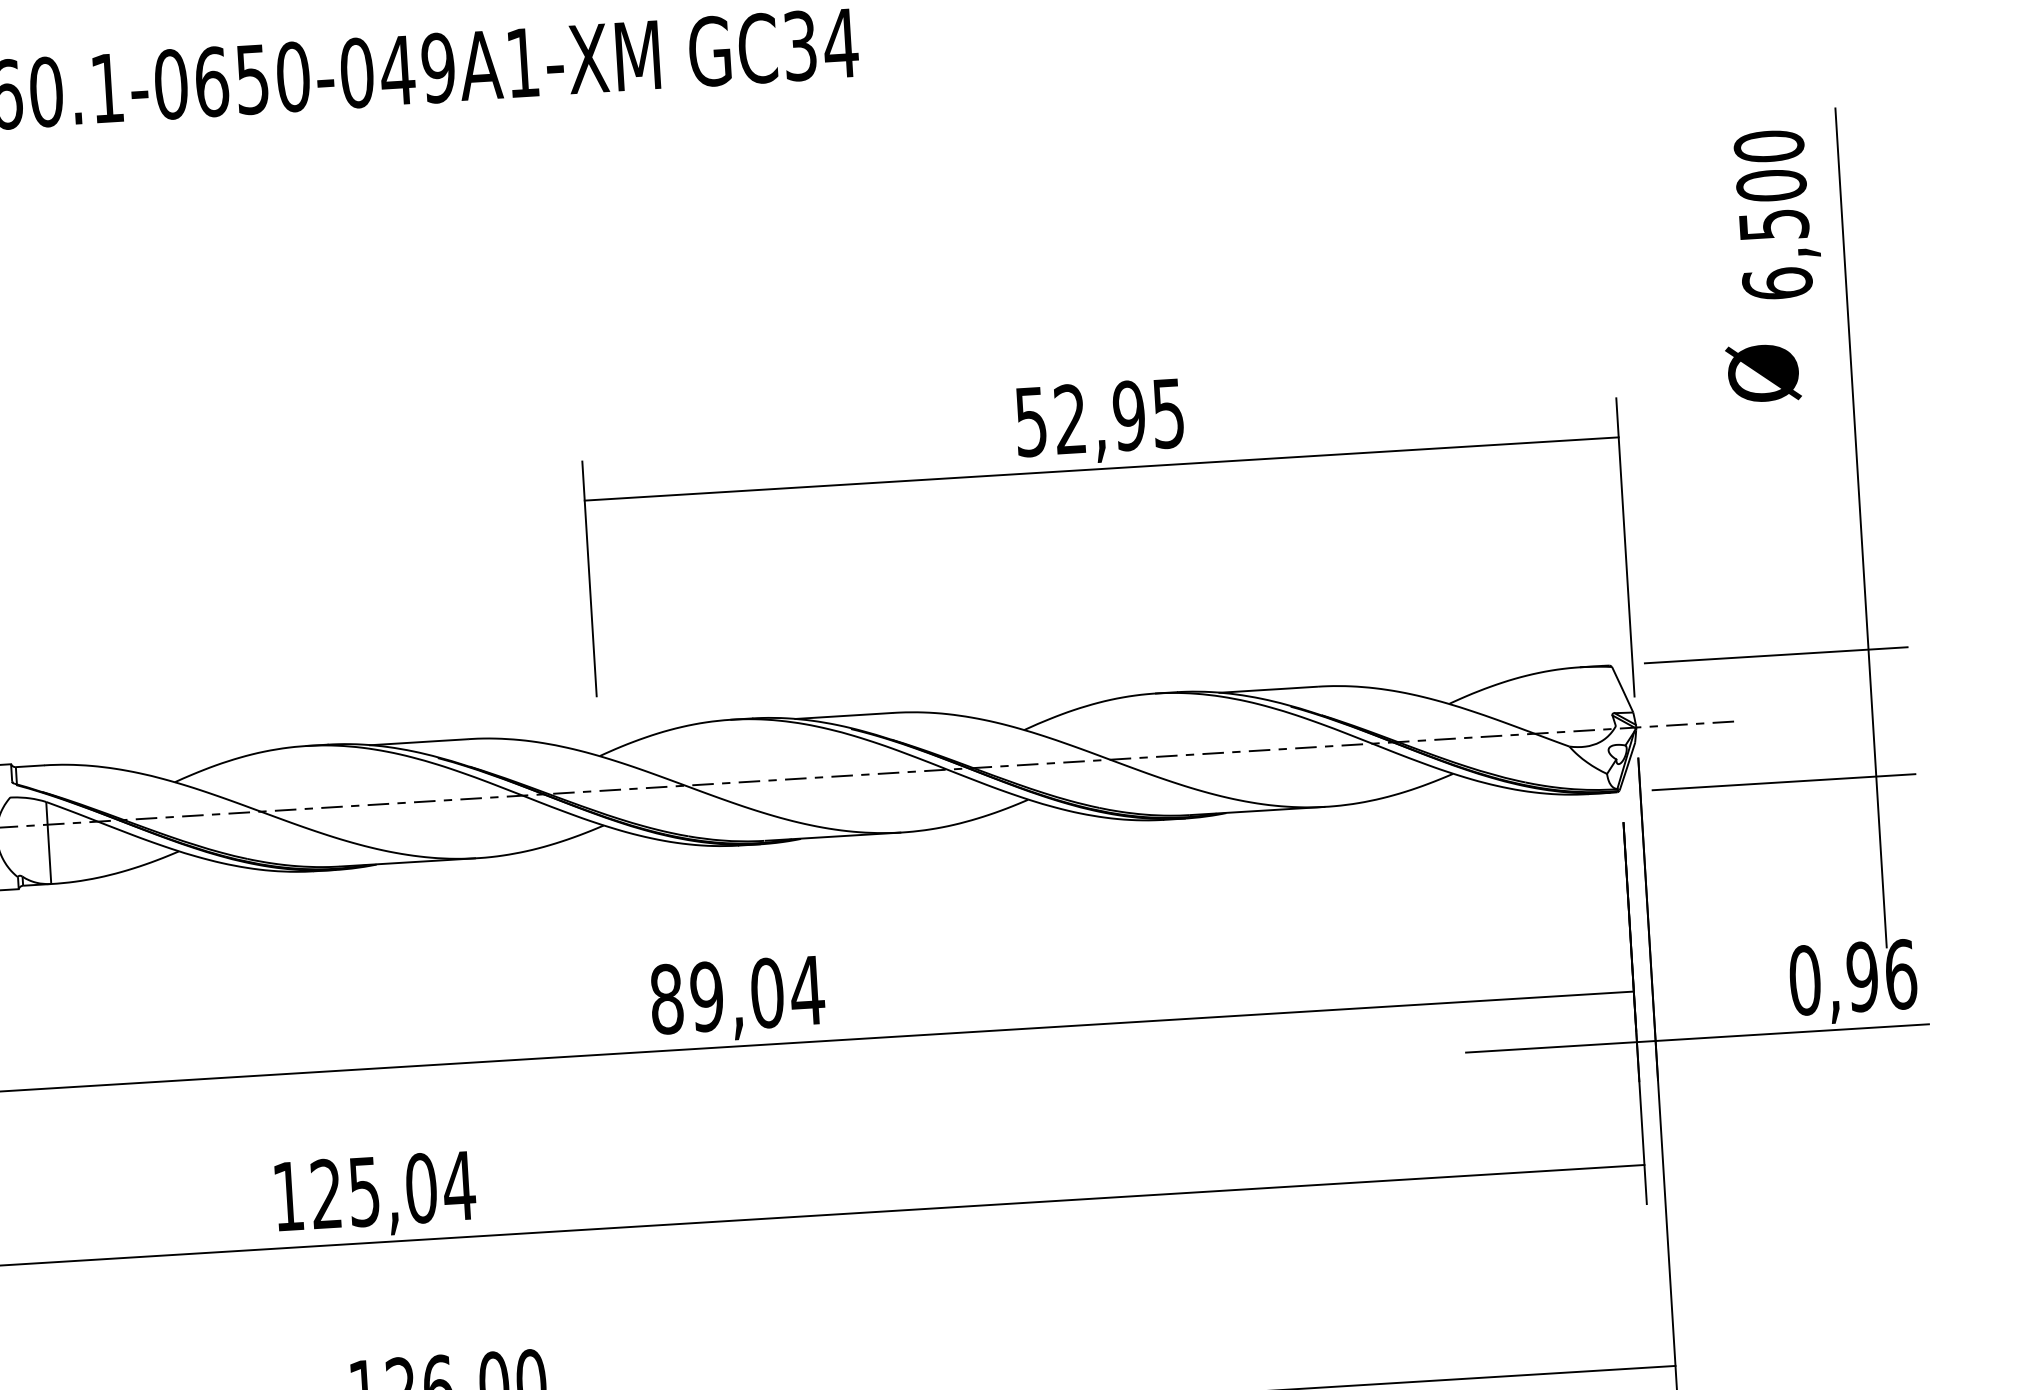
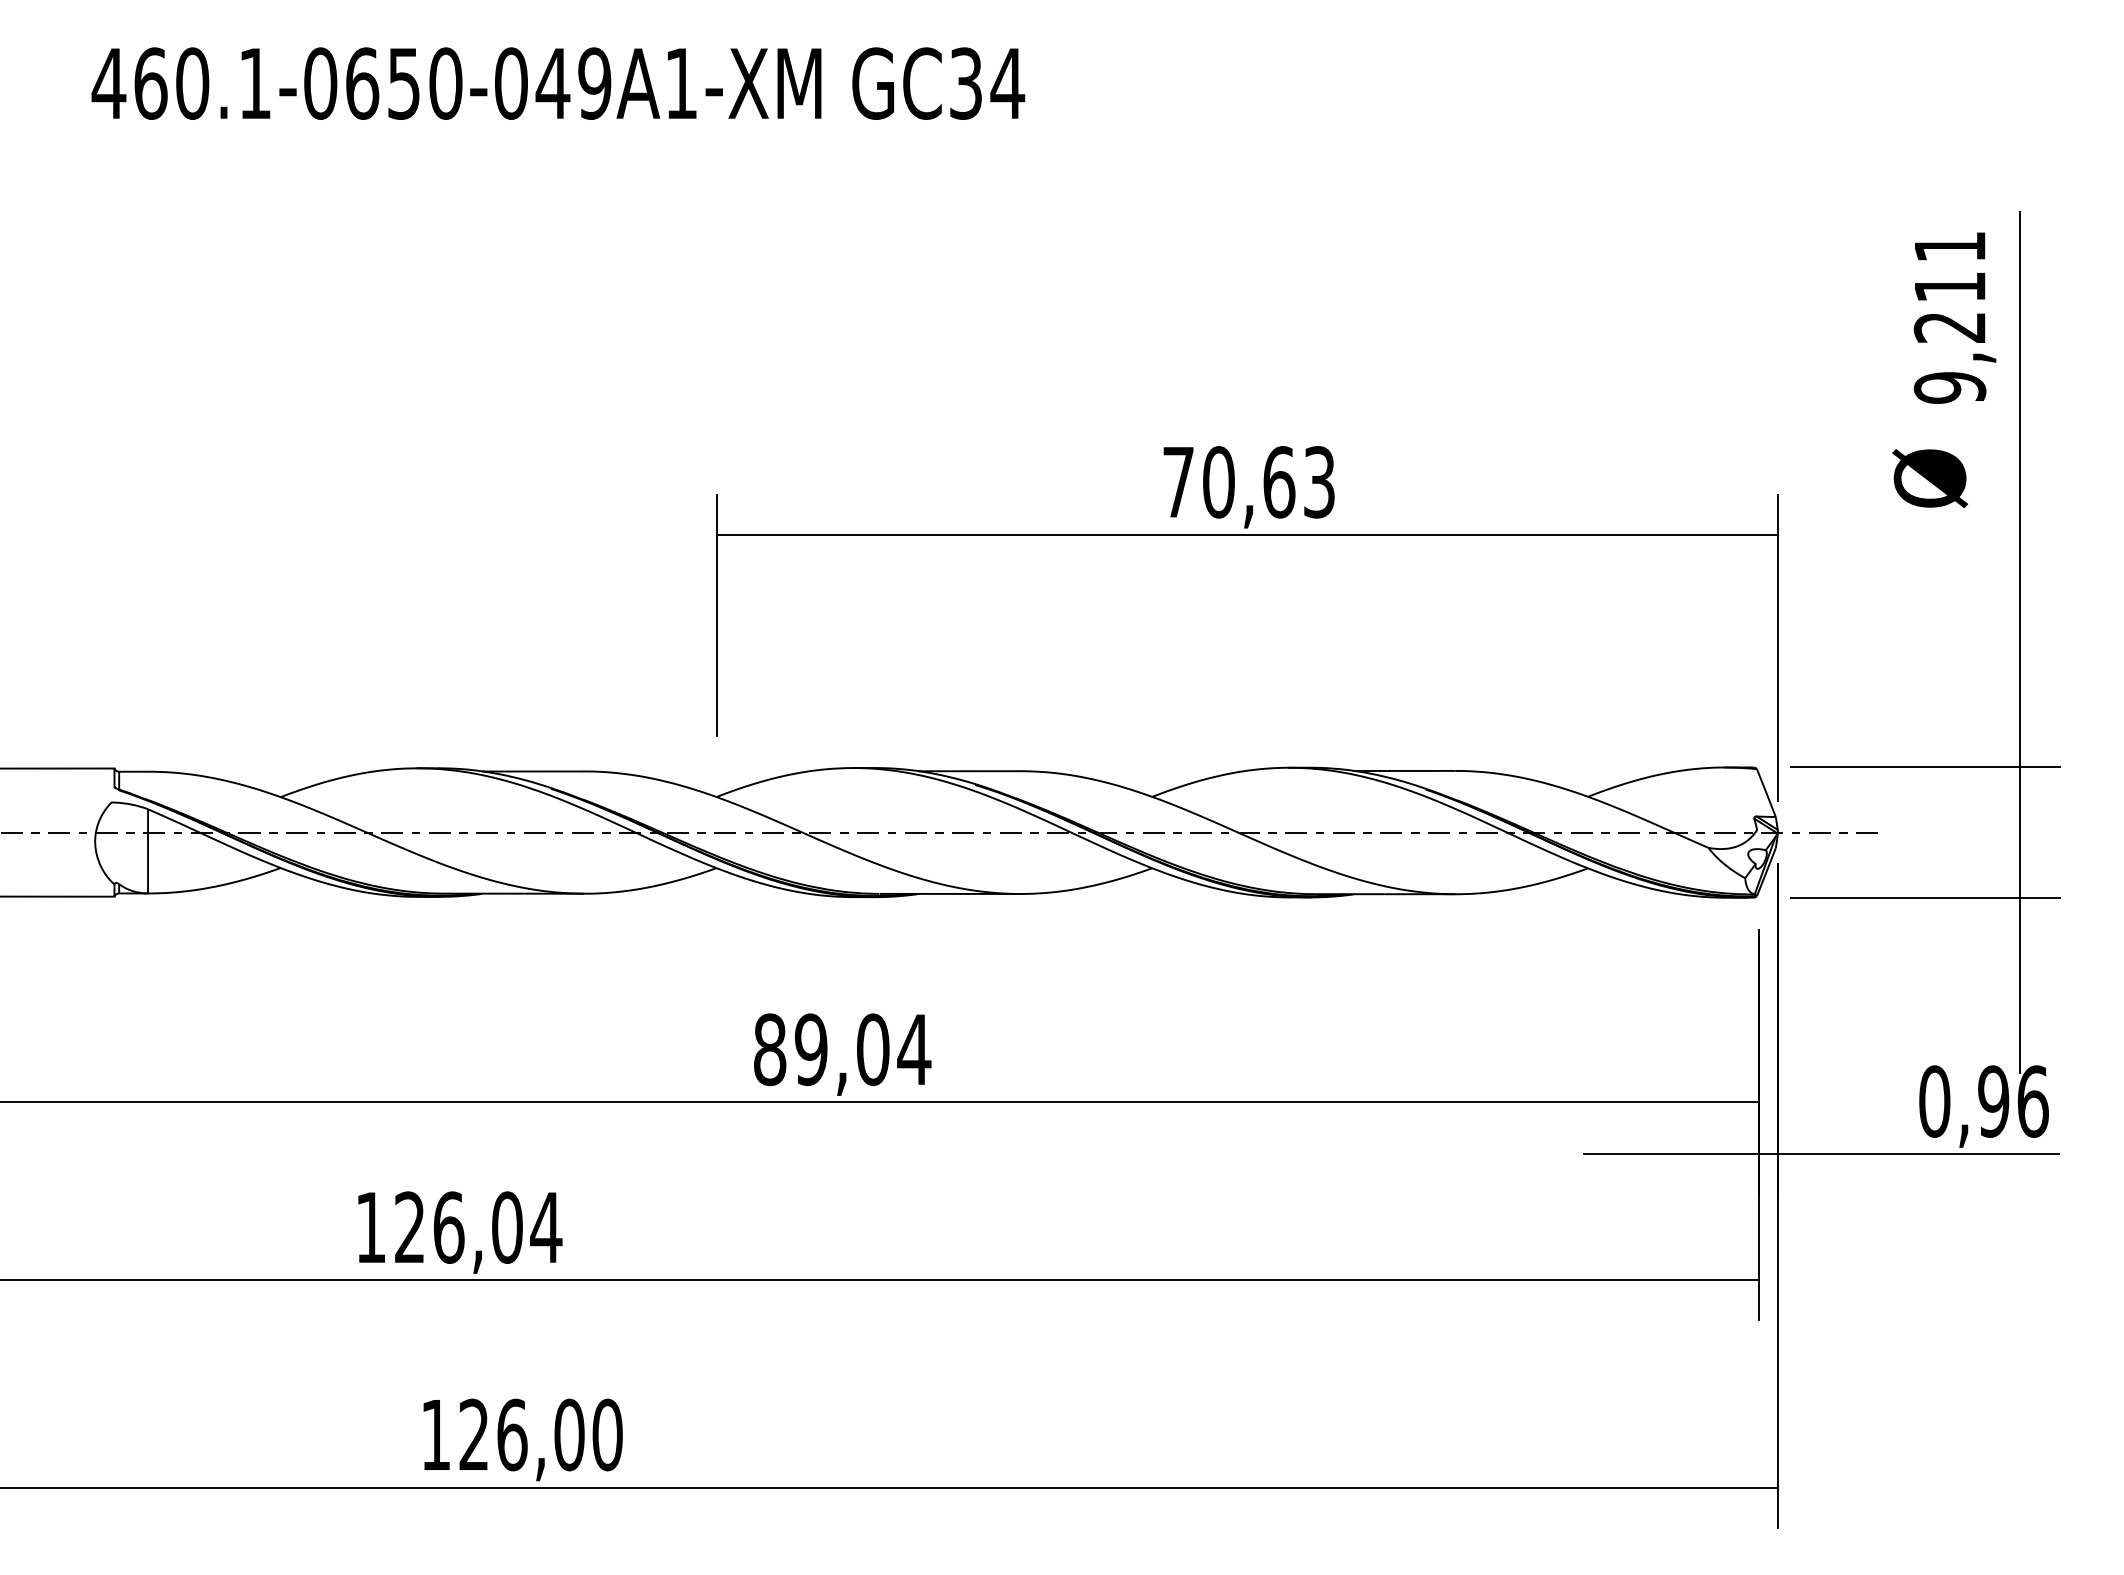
text: (1772, 215) -> (1949, 317), 6,500 -> 9,211
text: (1099, 417) -> (1248, 482), 52,95 -> 70,63
text: (365, 1191) -> (449, 1227), 125,04 -> 126,04

